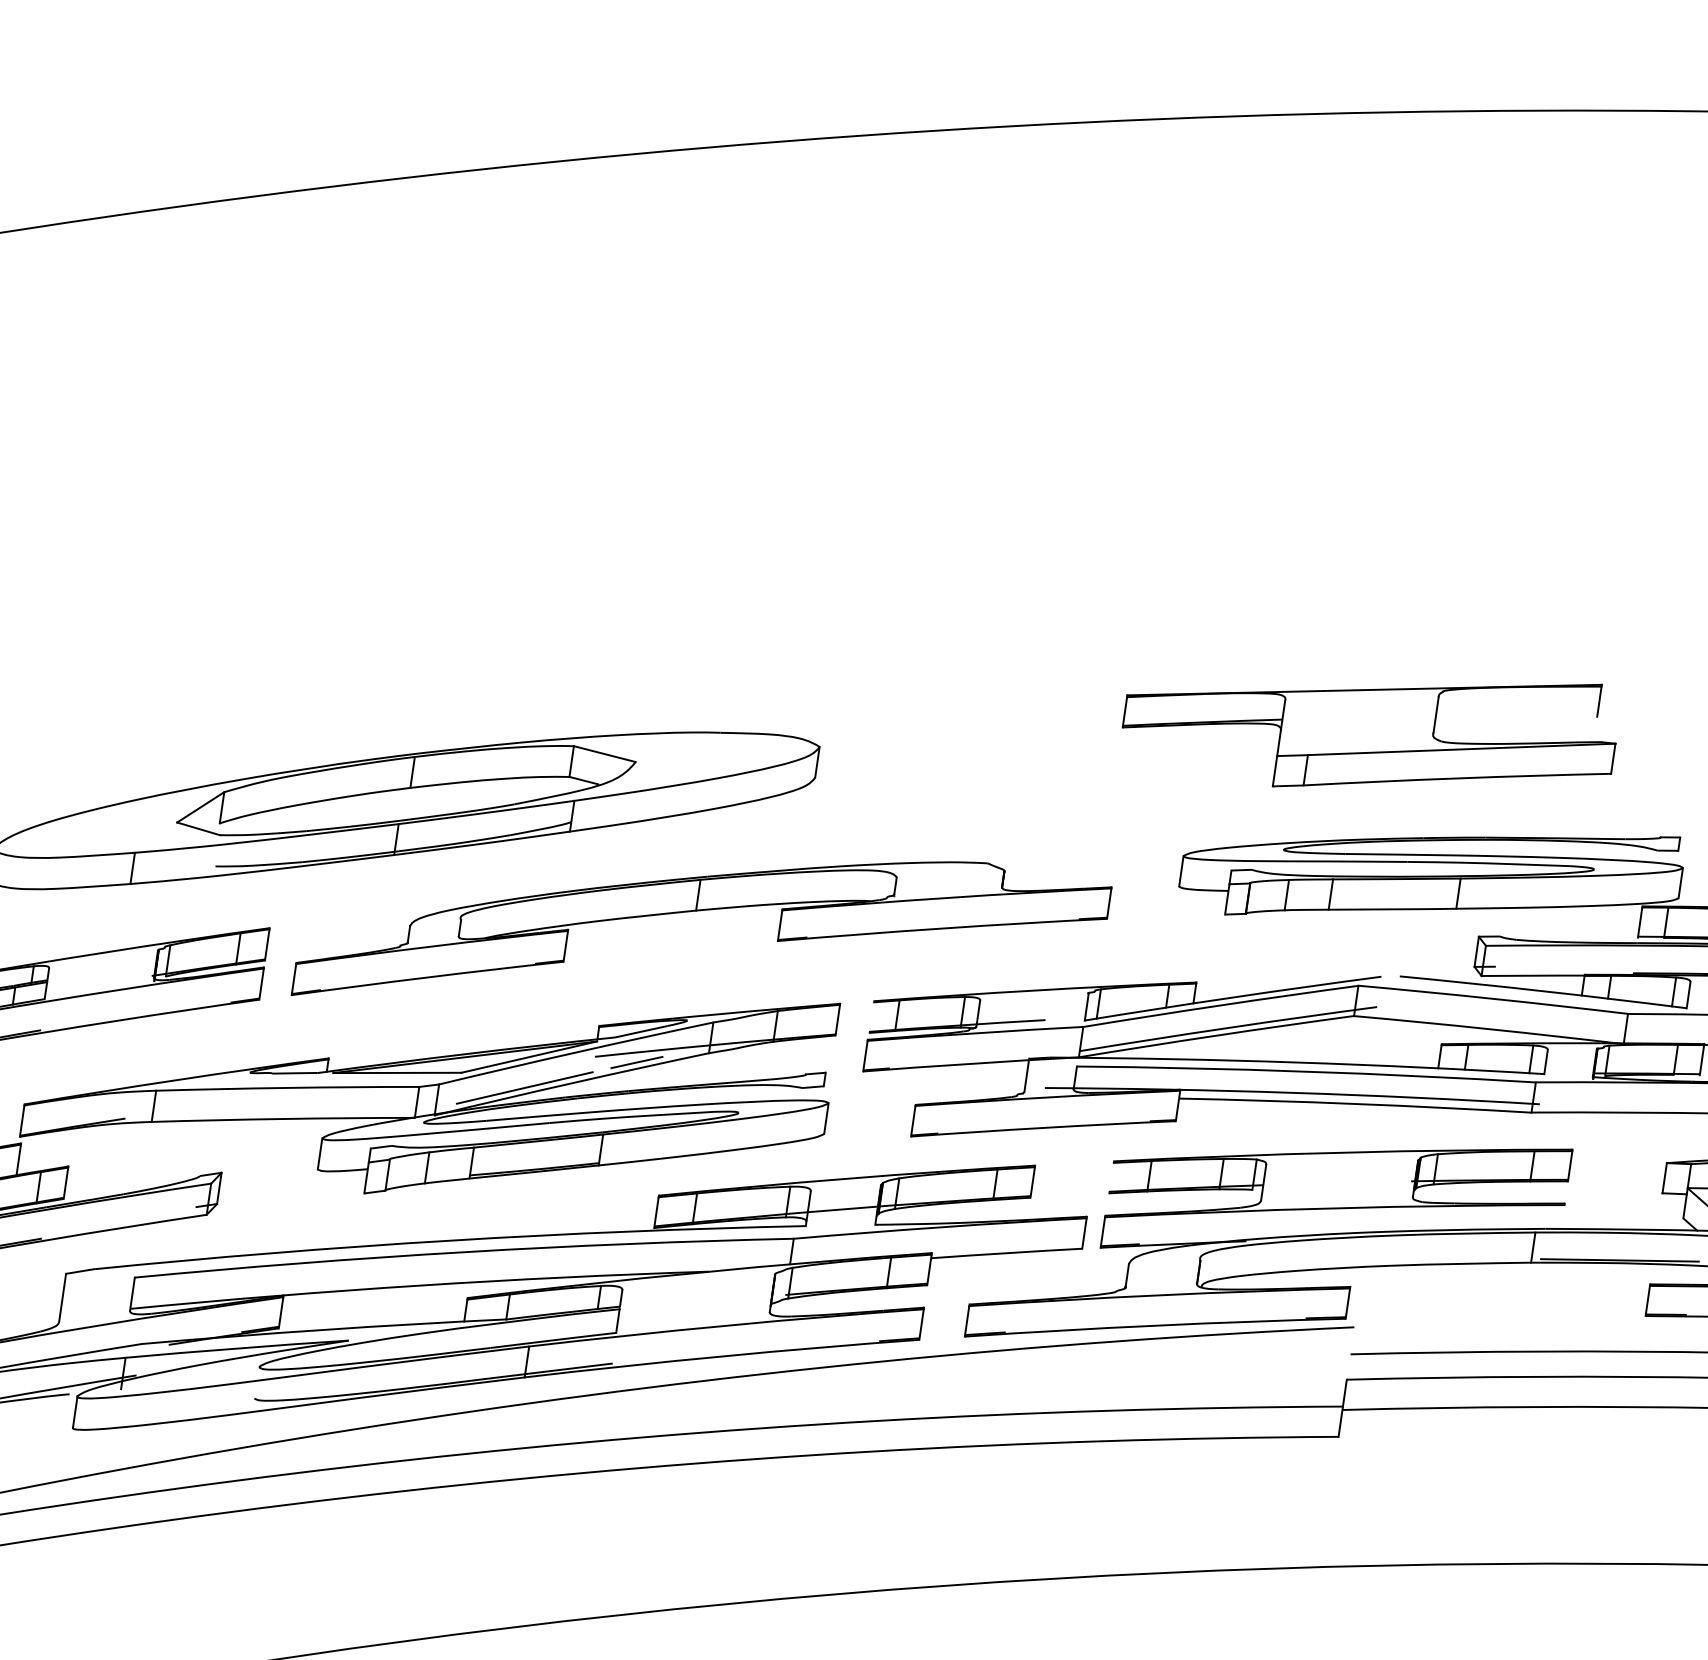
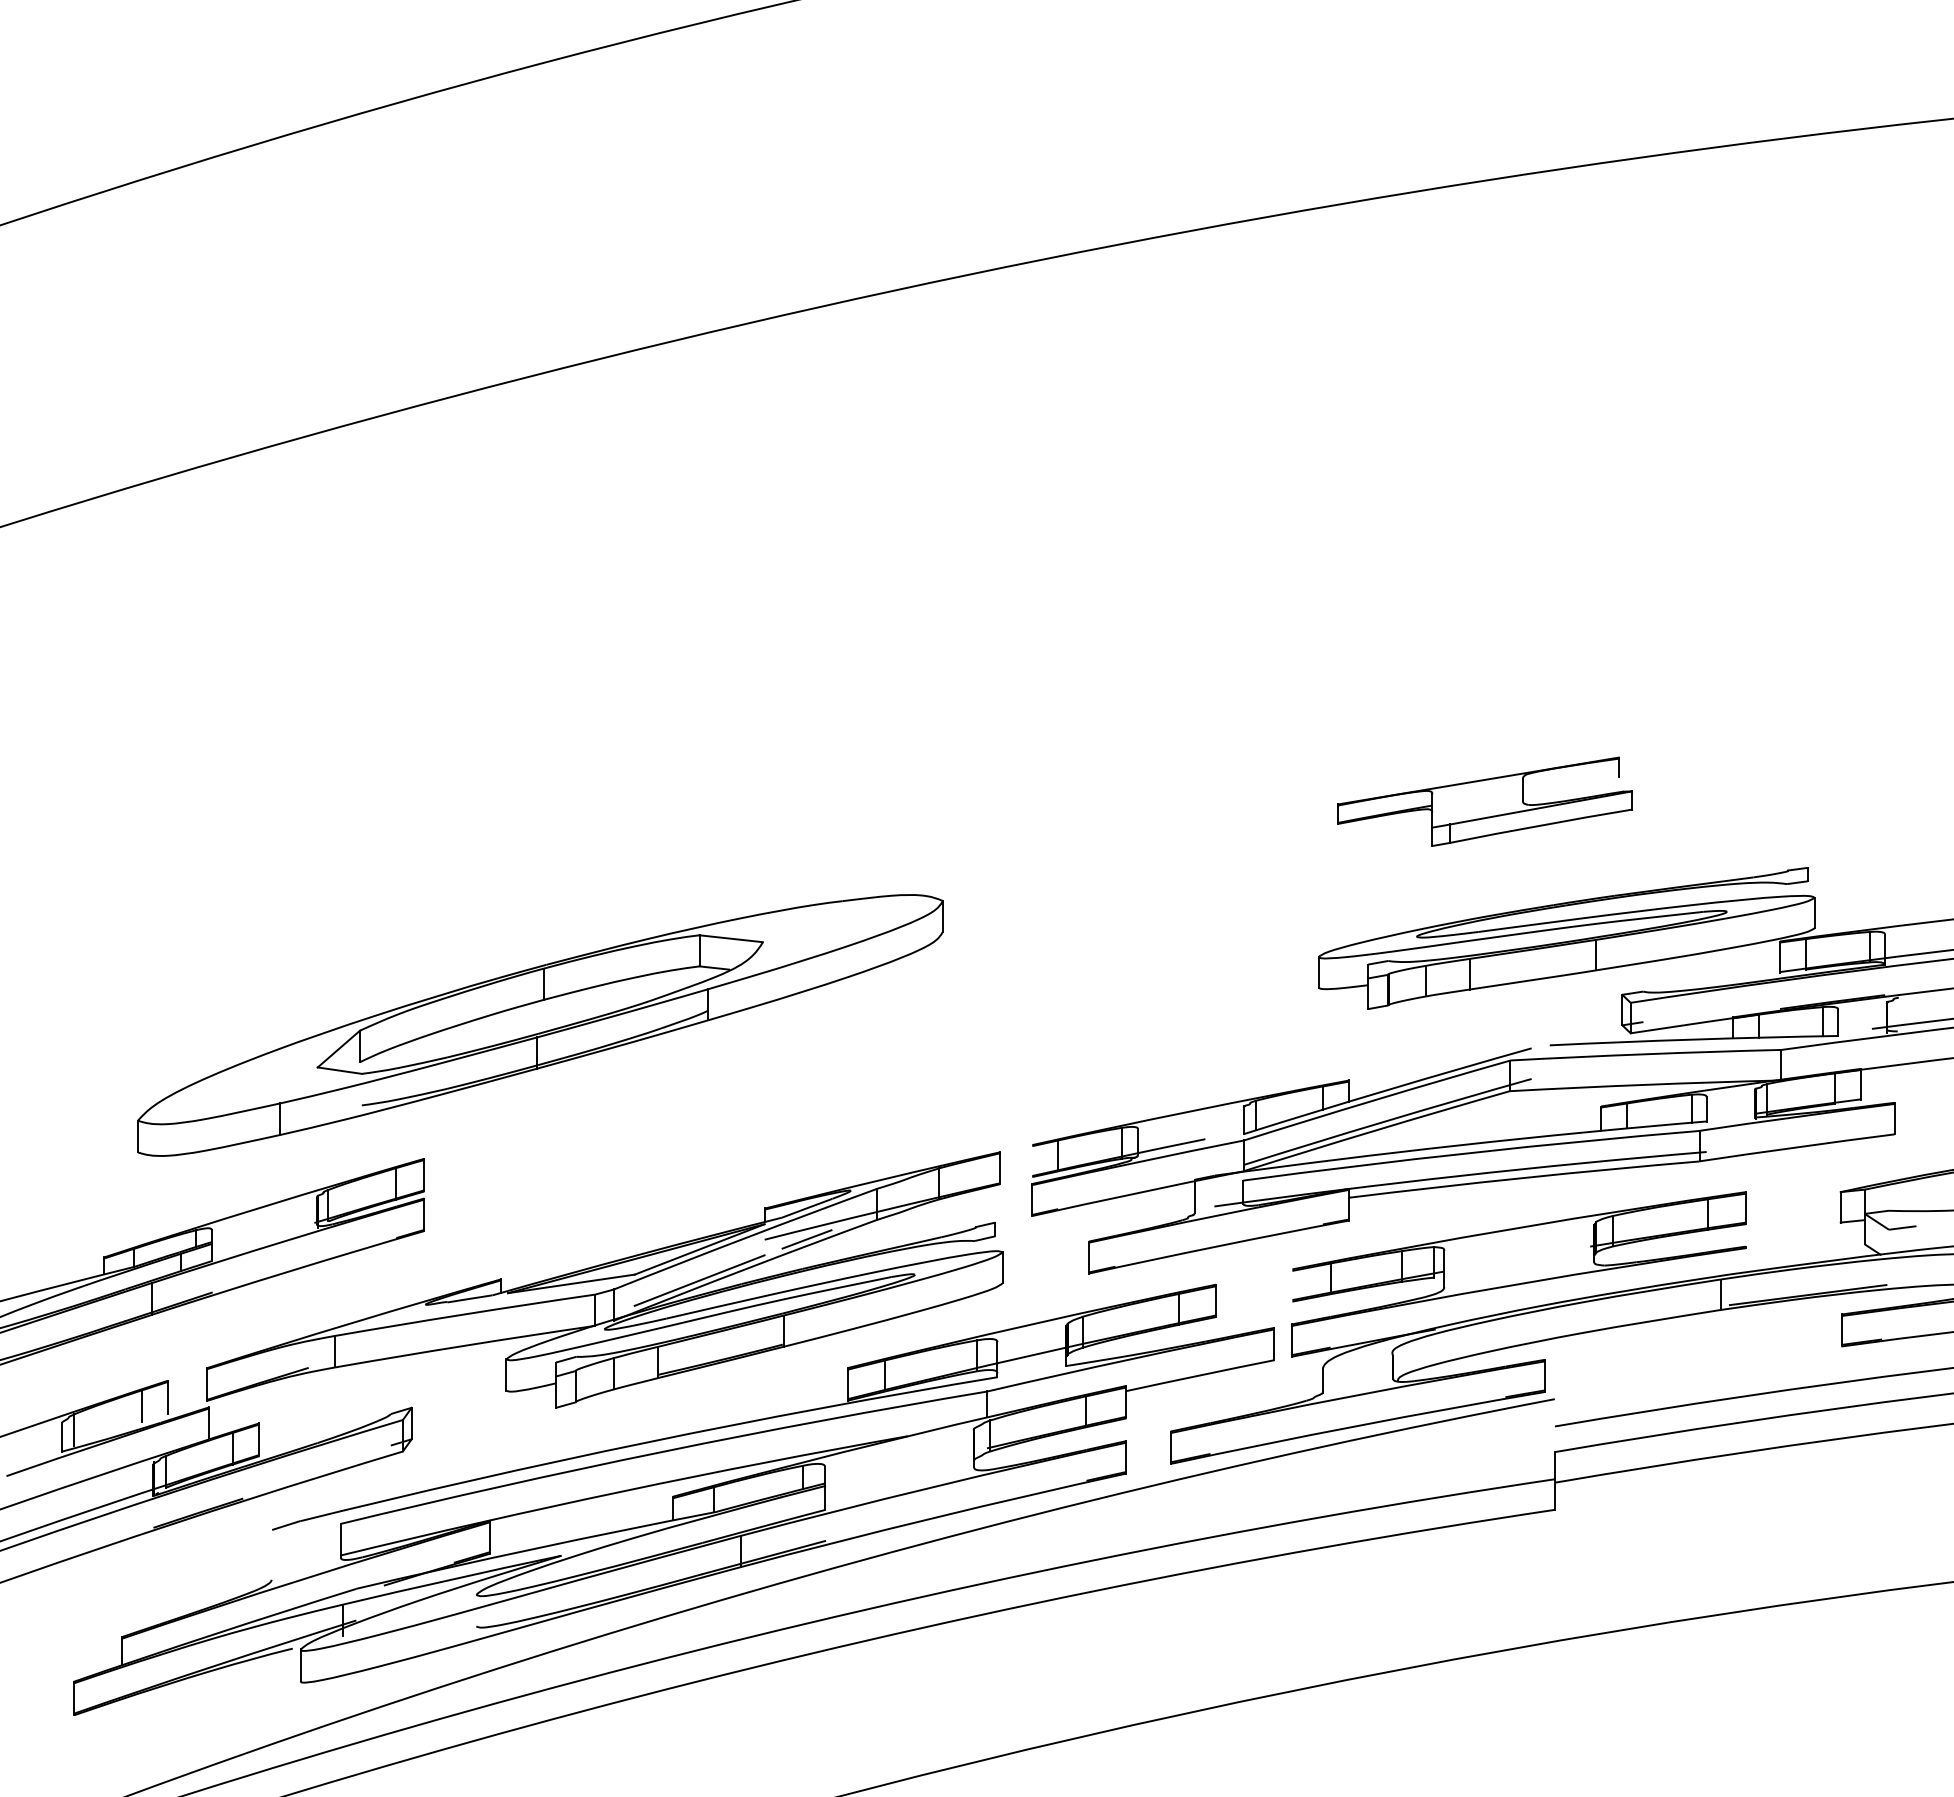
part: (1369, 725) -> (1484, 801), size x0.6
part: (697, 911) -> (845, 1081), removed
line: (62, 1298) -> (272, 1554), removed

